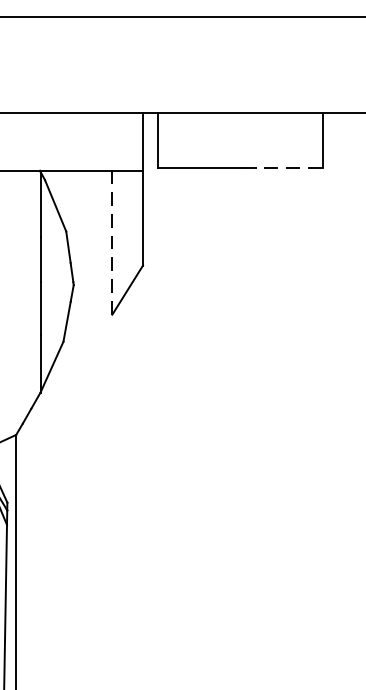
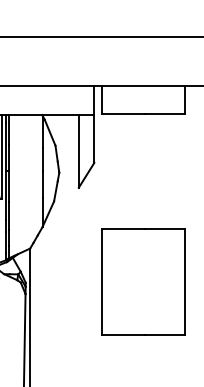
line: (283, 167) -> (165, 113), dashed -> solid
line: (111, 240) -> (78, 150), dashed -> solid
part: (240, 500) -> (143, 281), added

